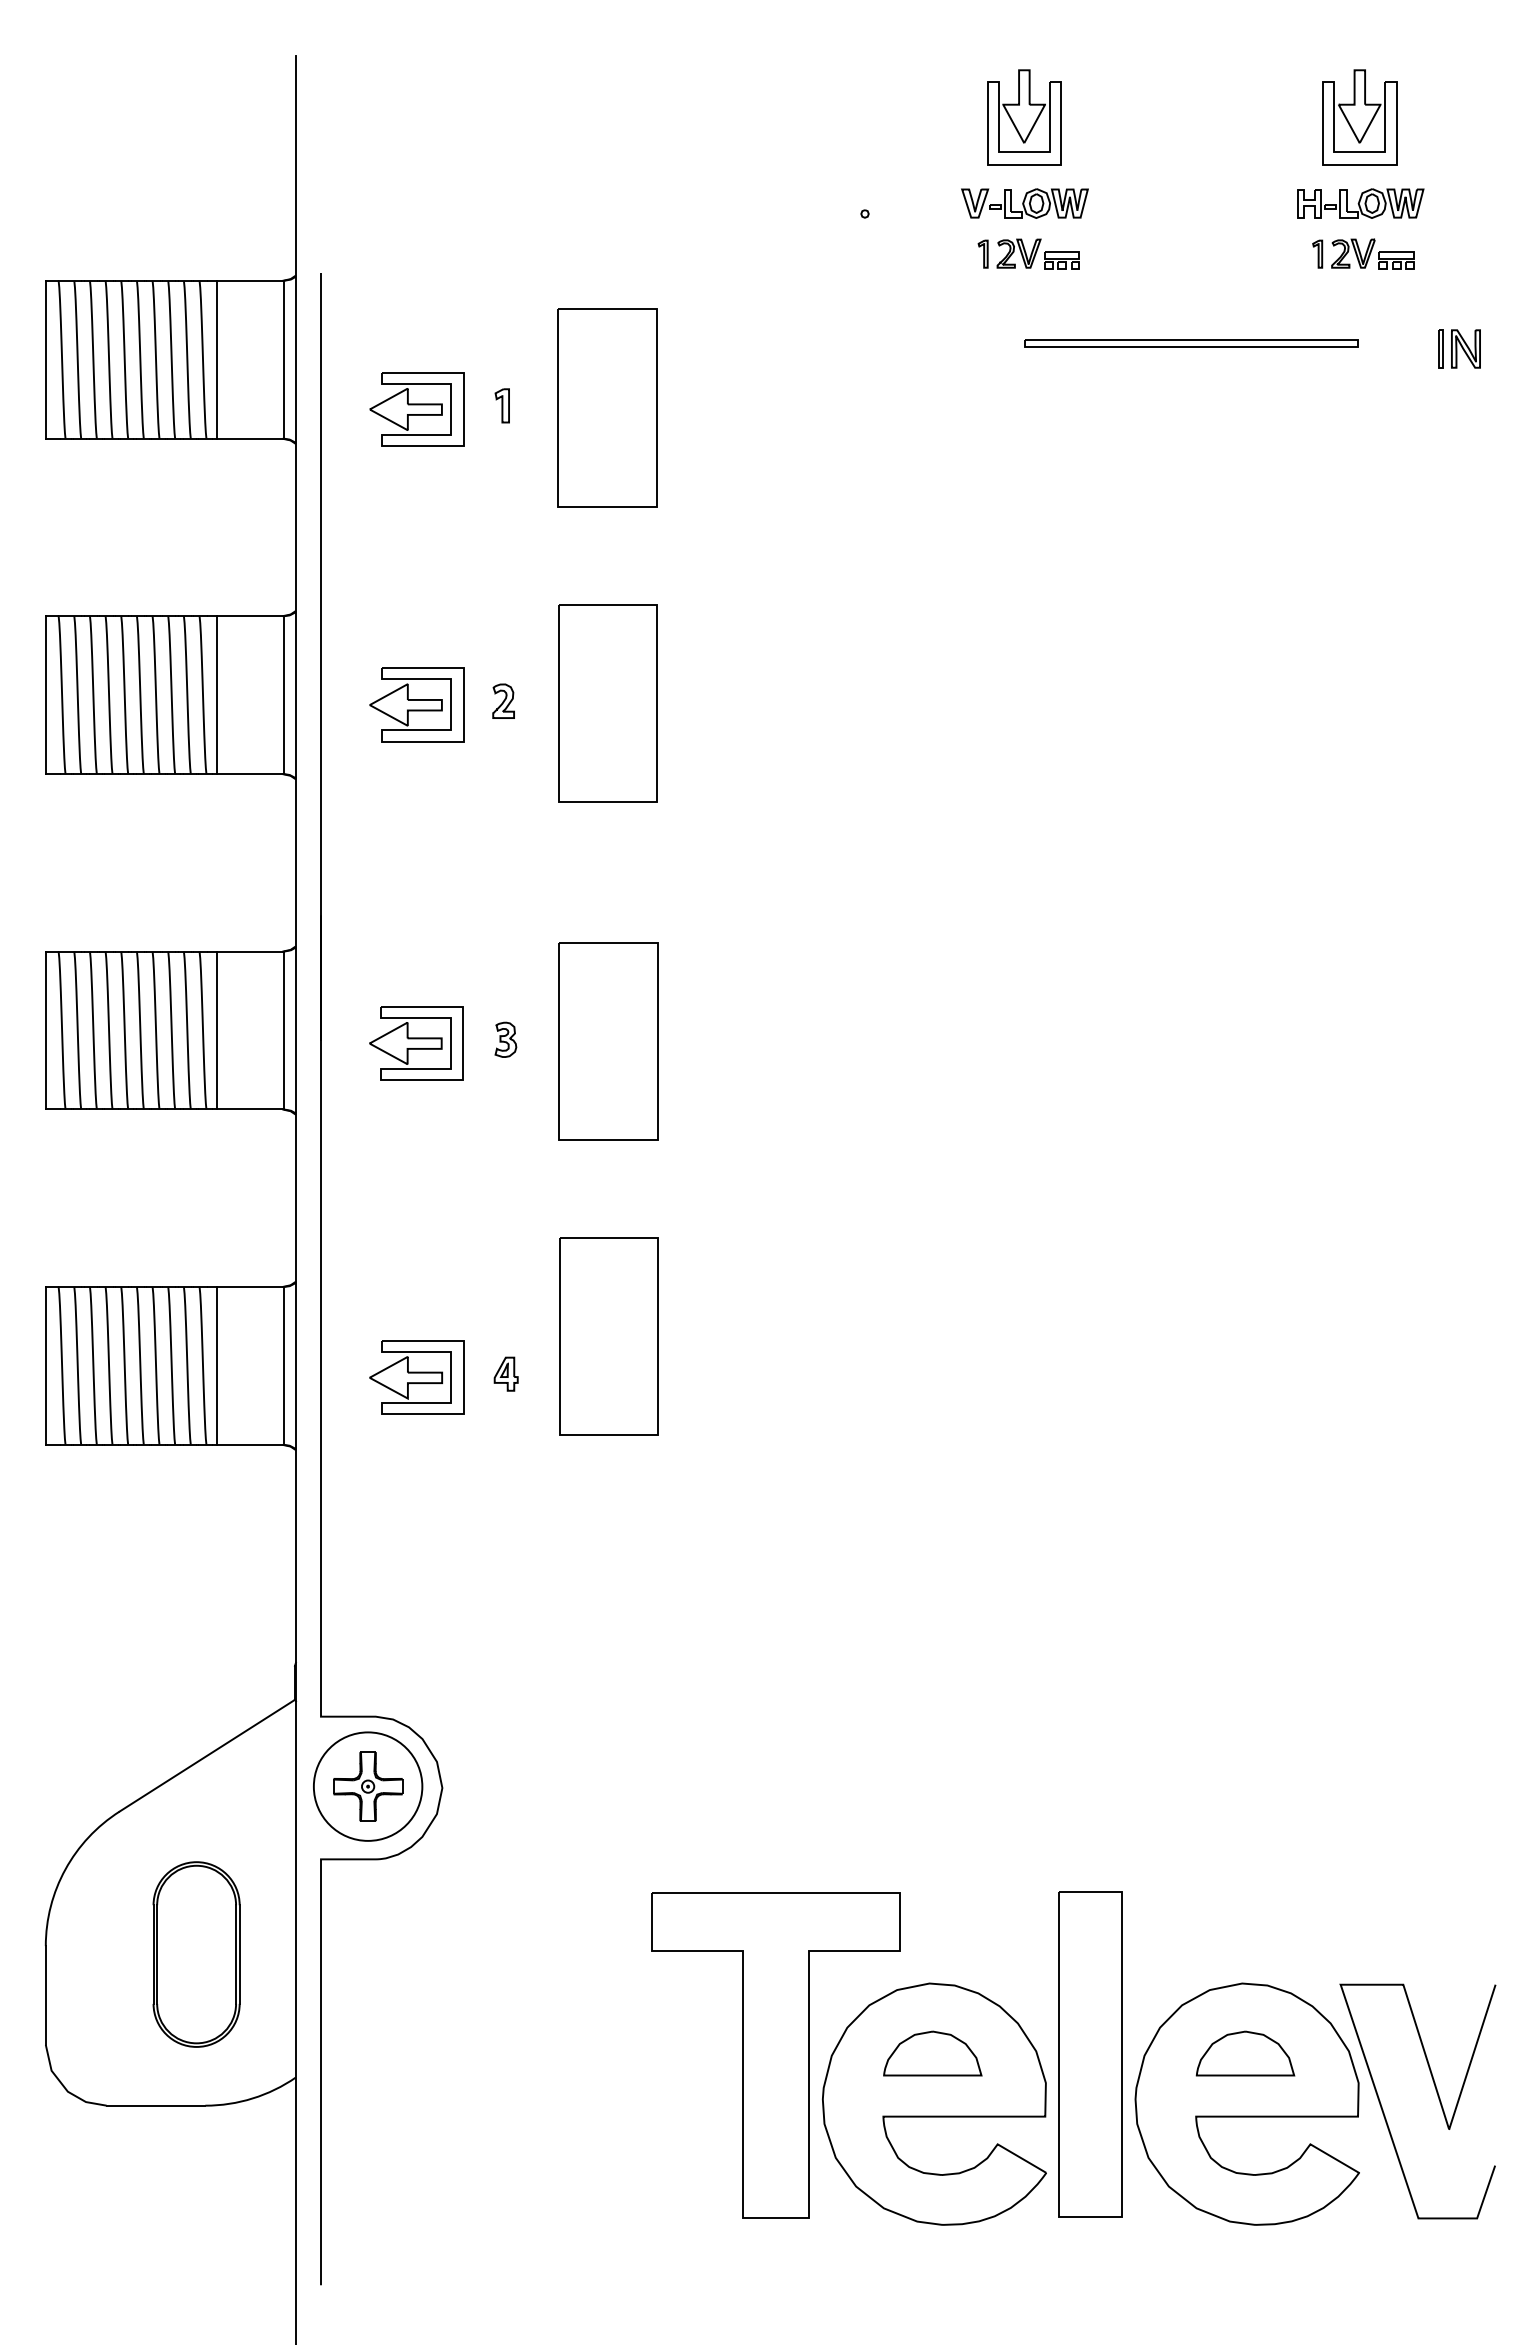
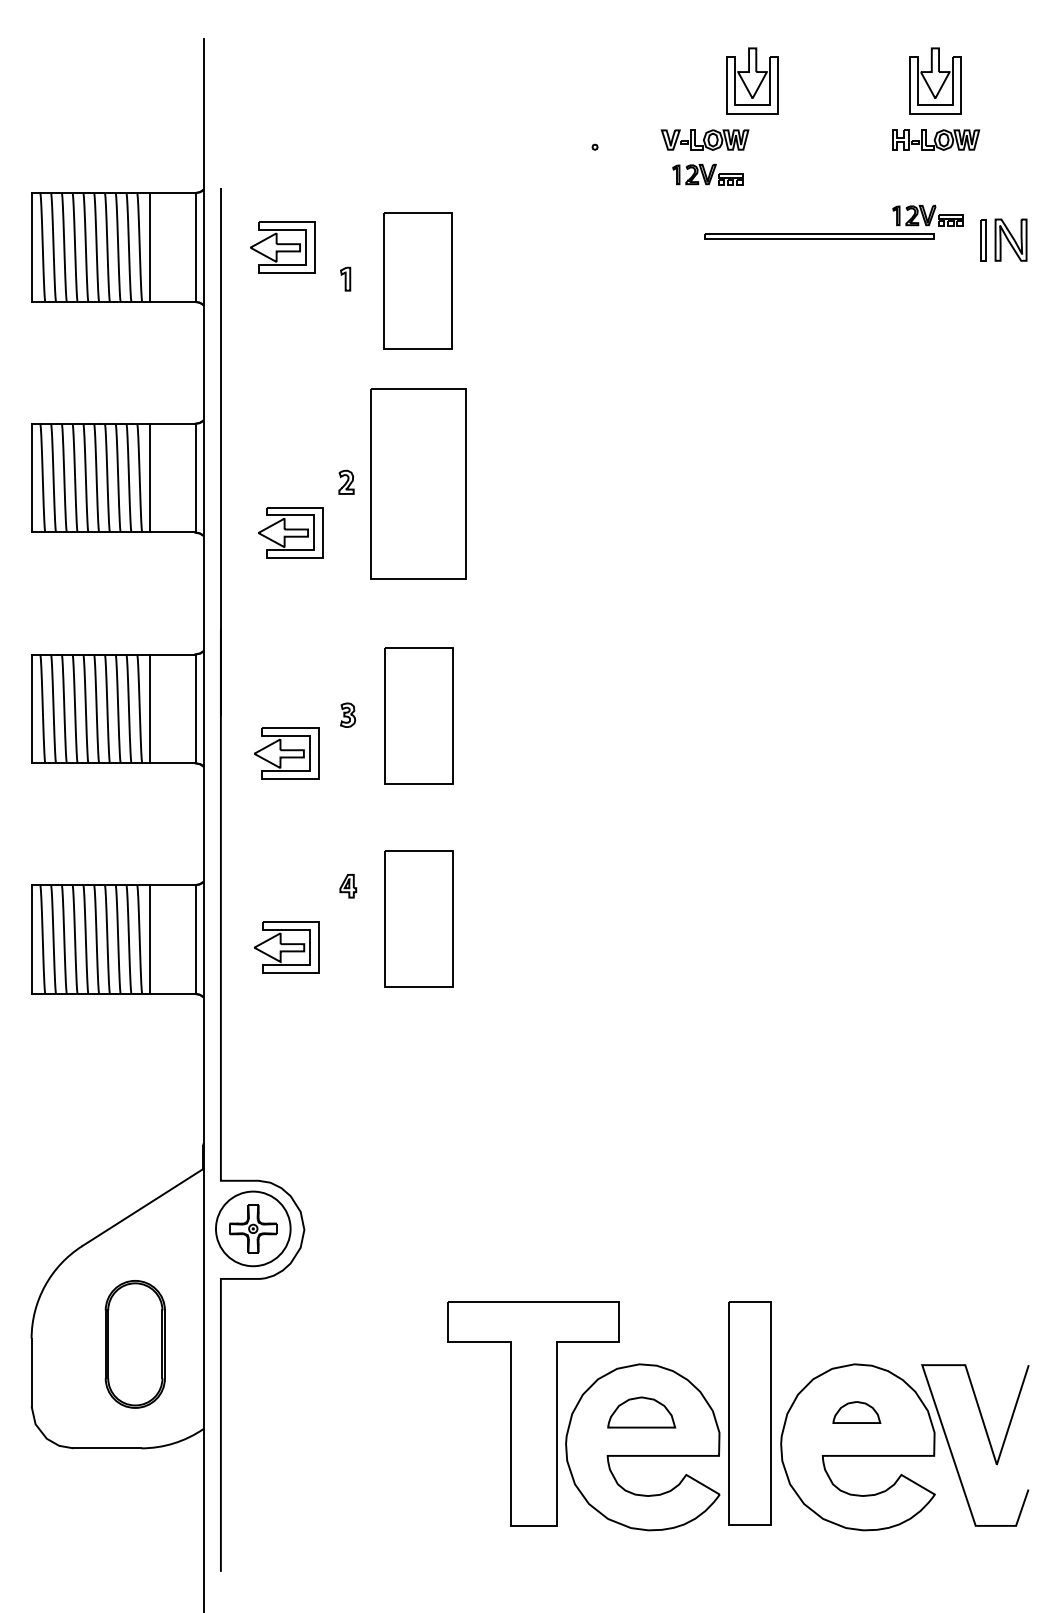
part: (1024, 116) -> (752, 80), moved
part: (1362, 253) -> (927, 215), moved
part: (1458, 348) -> (1003, 239), size x1.6
part: (416, 409) -> (282, 247), moved
part: (606, 702) -> (417, 483), size x1.4
part: (416, 704) -> (290, 532), moved
part: (416, 1043) -> (286, 753), moved
part: (506, 1374) -> (348, 886), moved
part: (1245, 2053) -> (856, 1412), size x0.7

